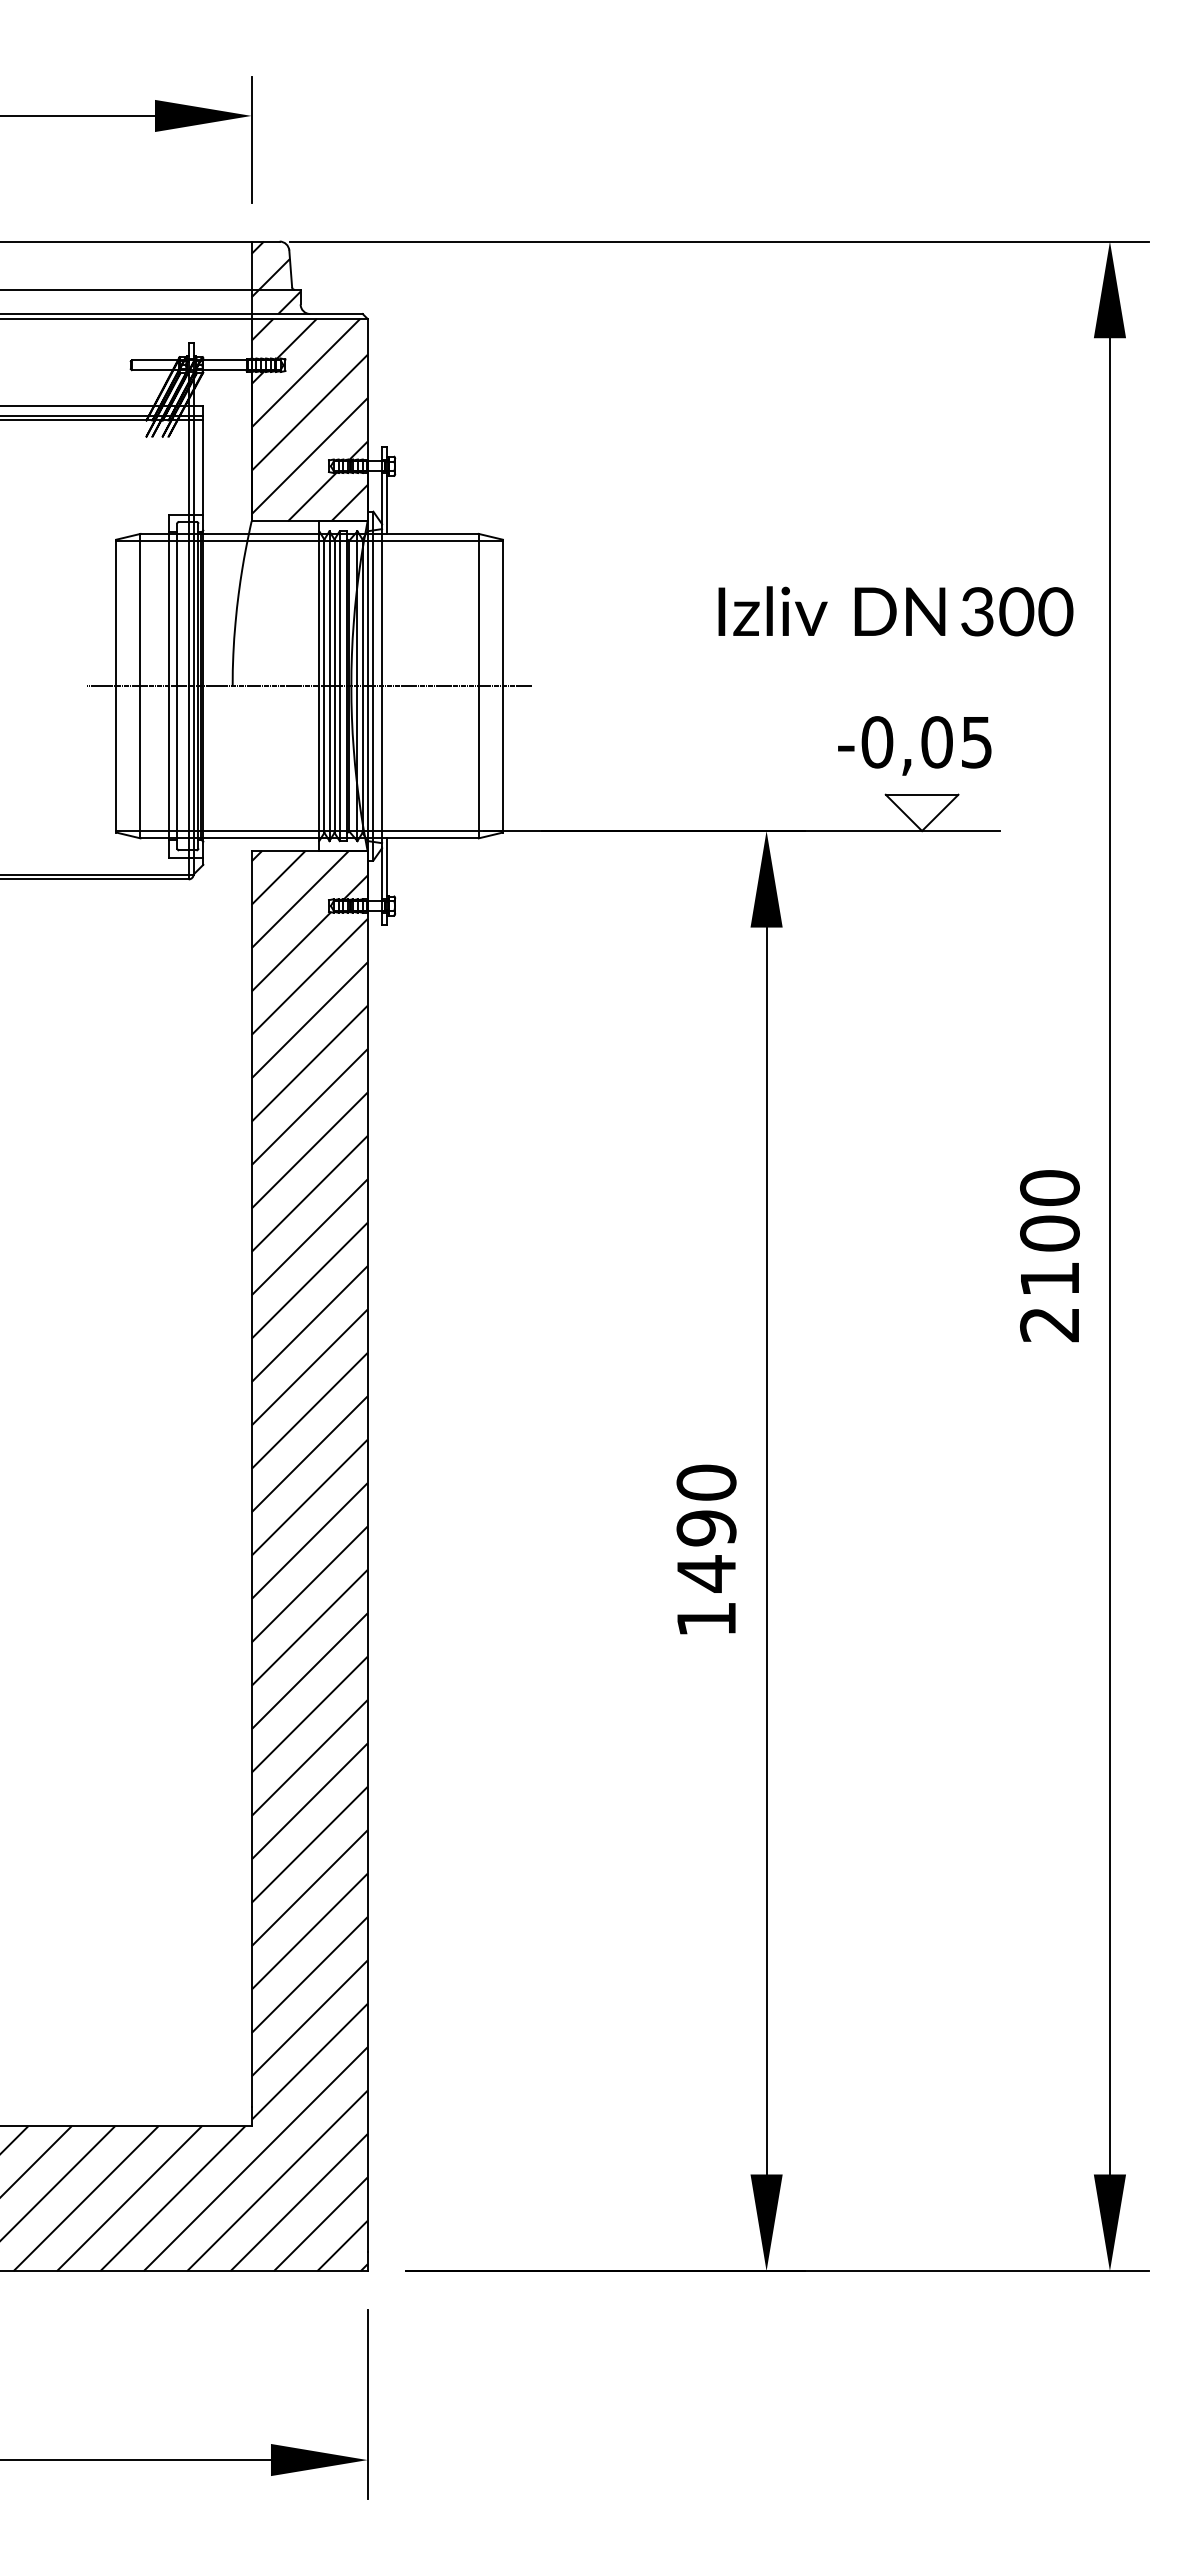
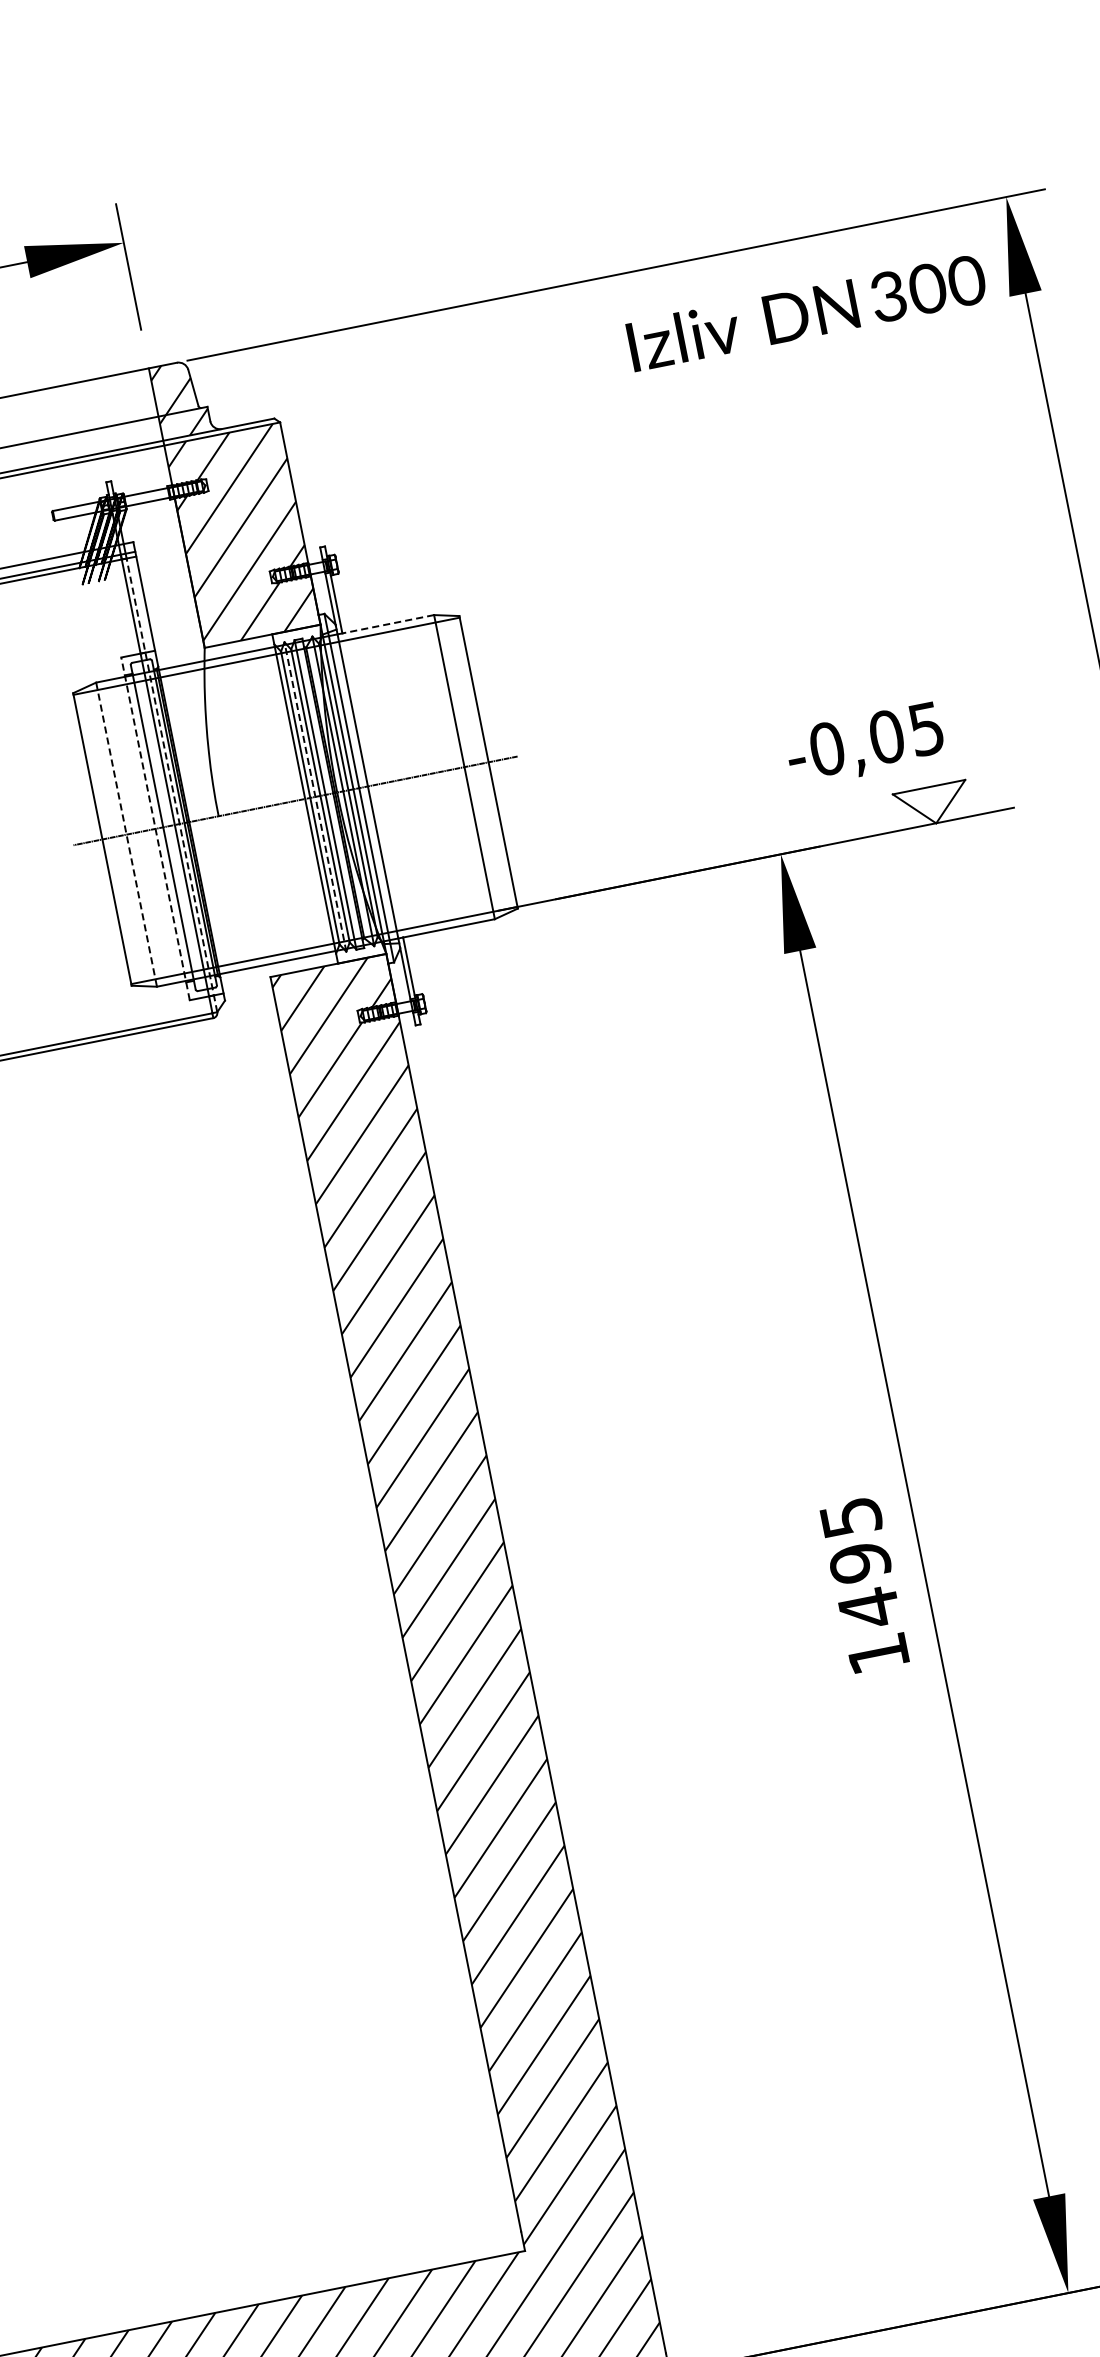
line: (432, 533) -> (387, 623), solid -> dashed
text: (895, 611) -> (806, 312), moved
line: (193, 646) -> (171, 784), solid -> dashed
line: (140, 686) -> (126, 835), solid -> dashed
line: (169, 686) -> (155, 829), solid -> dashed
line: (329, 686) -> (315, 797), solid -> dashed
text: (914, 745) -> (864, 744), moved
text: (706, 1482) -> (850, 1517), 1490 -> 1495

